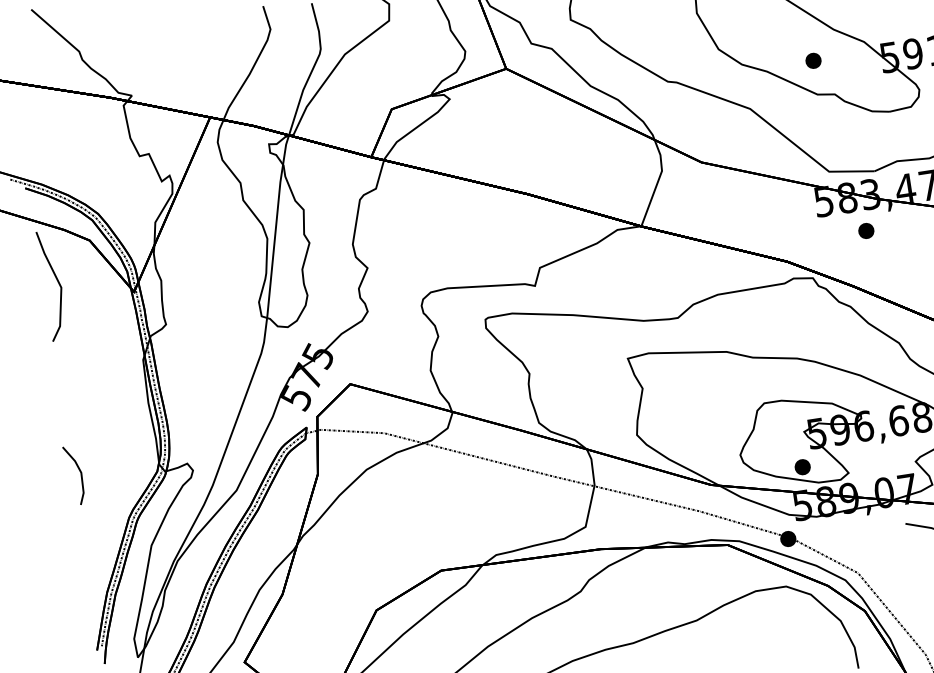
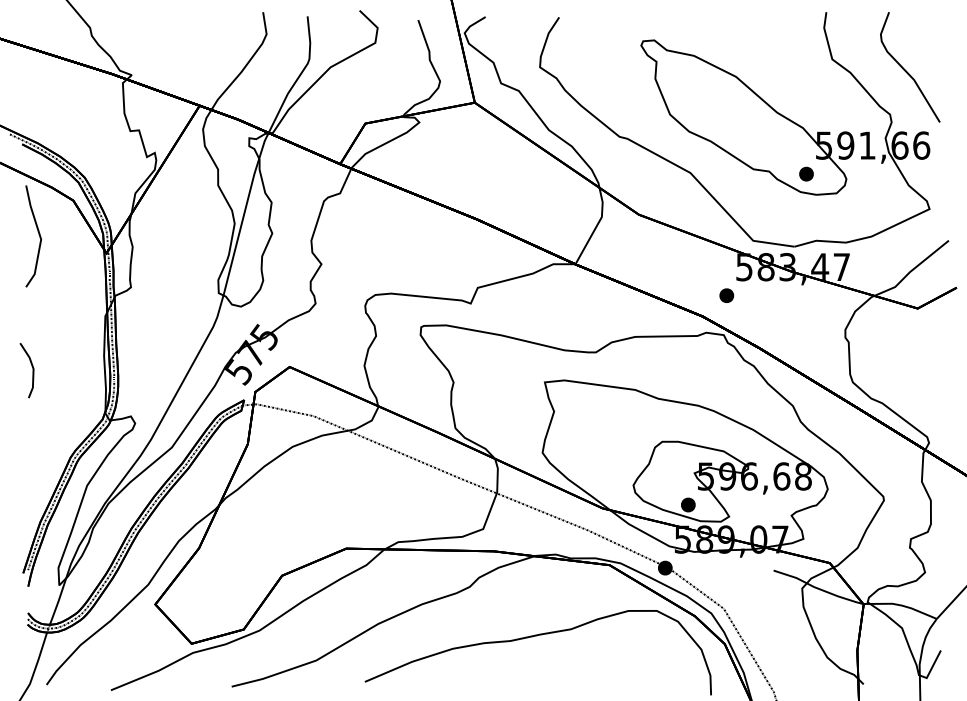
part: (813, 60) -> (806, 173), moved
part: (865, 230) -> (726, 295), moved
line: (80, 474) -> (32, 370), moved

